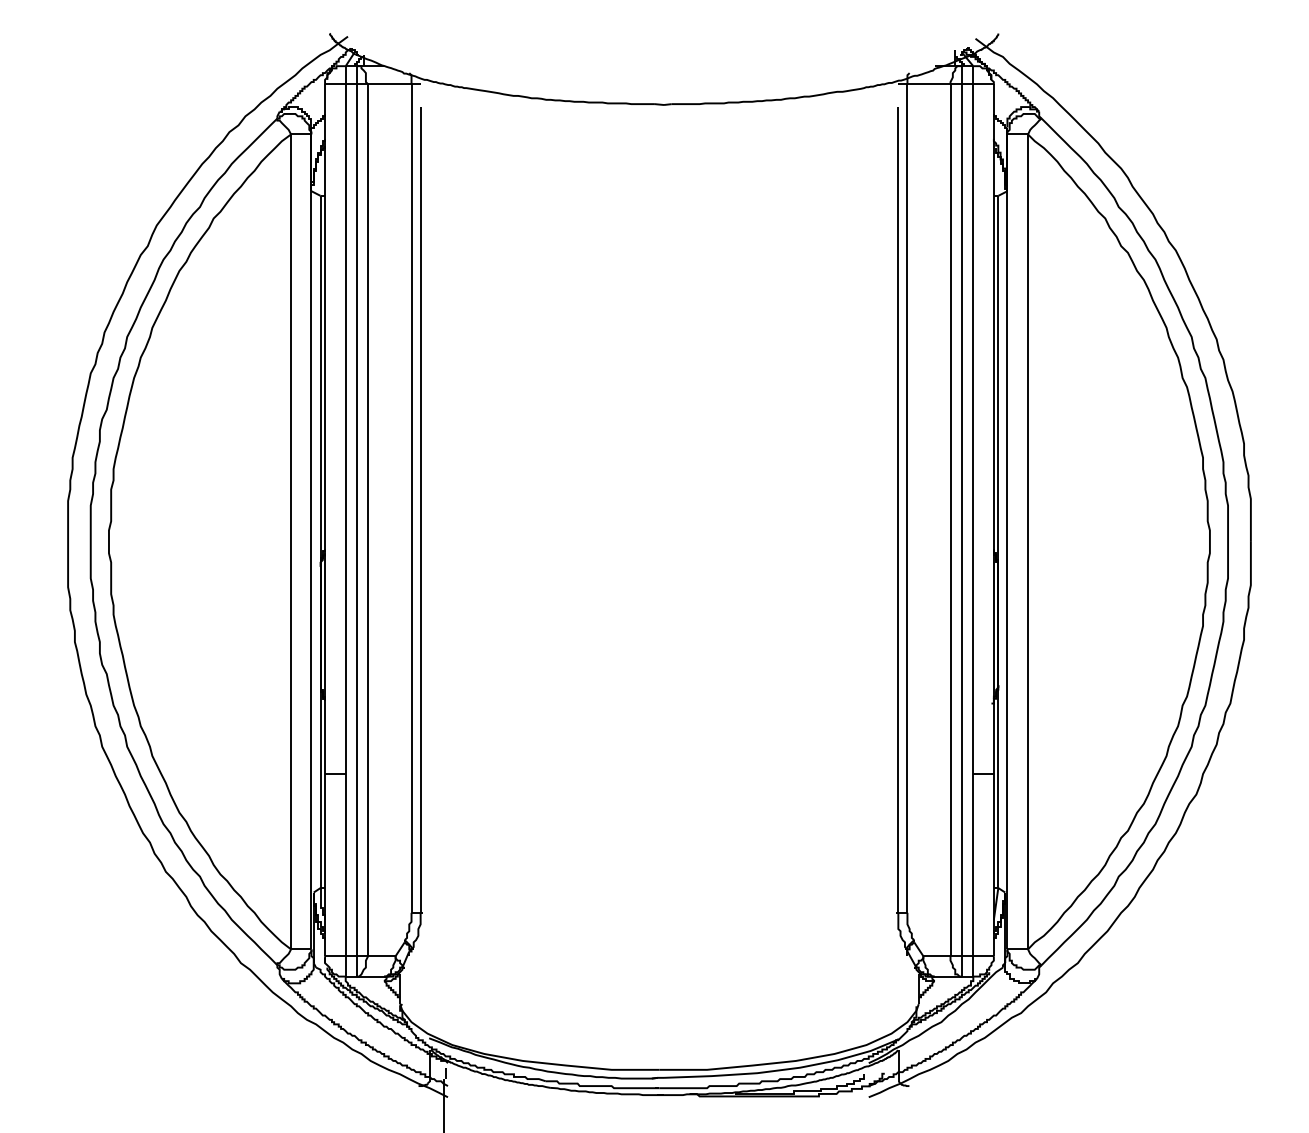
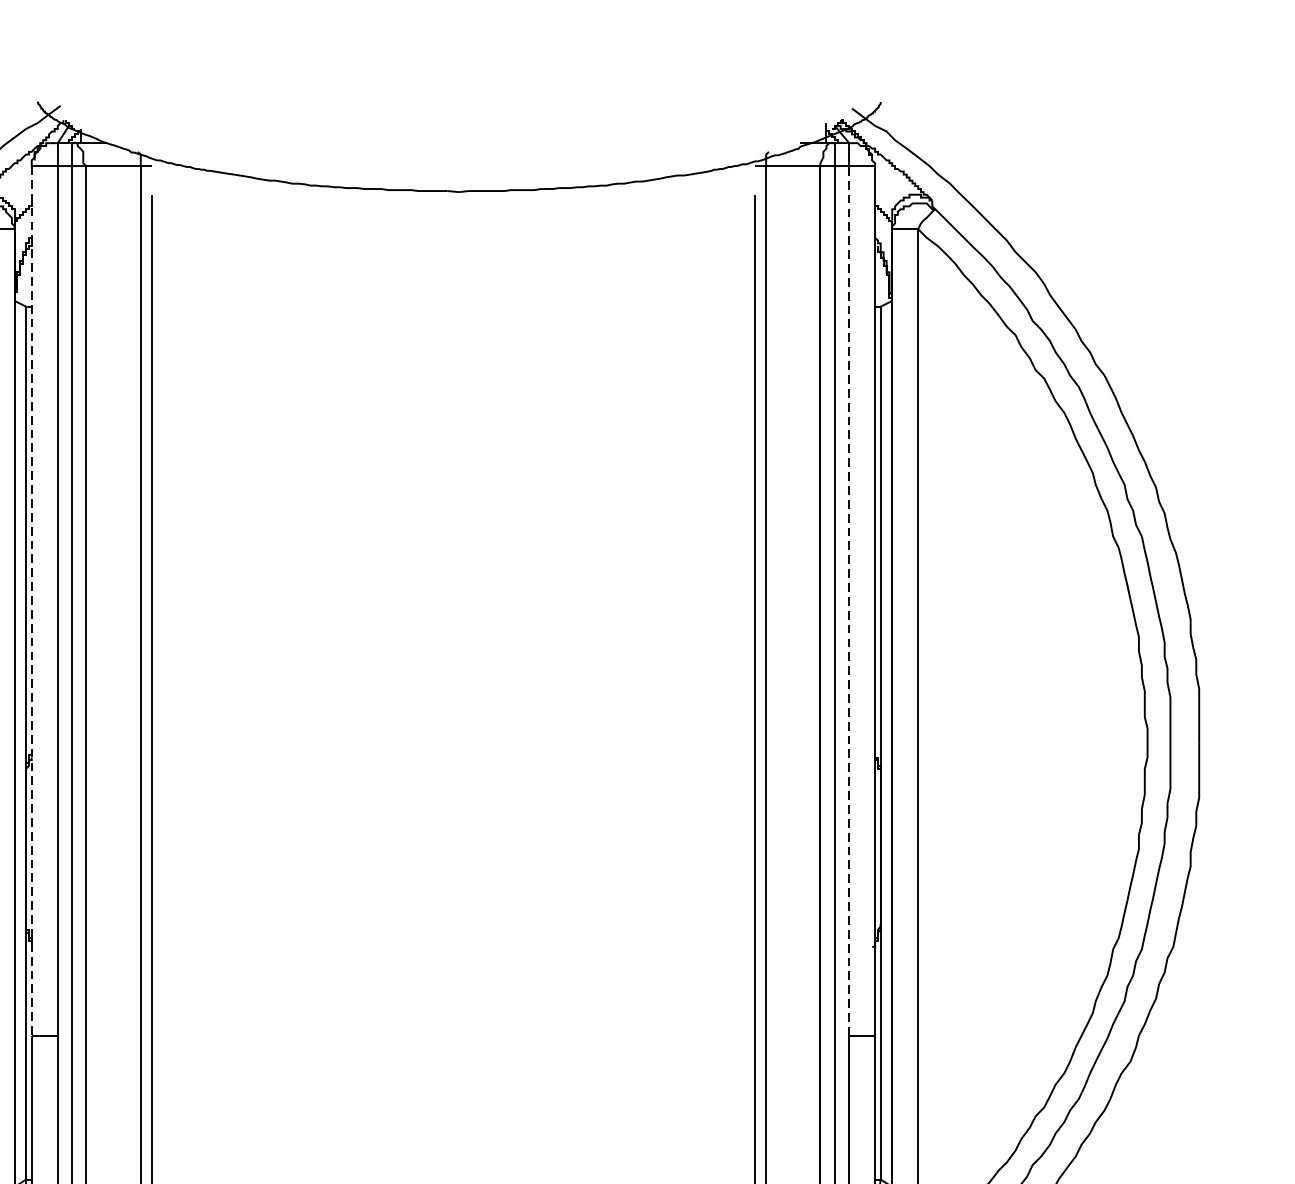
line: (325, 429) -> (32, 601), solid -> dashed
line: (973, 429) -> (849, 601), solid -> dashed

